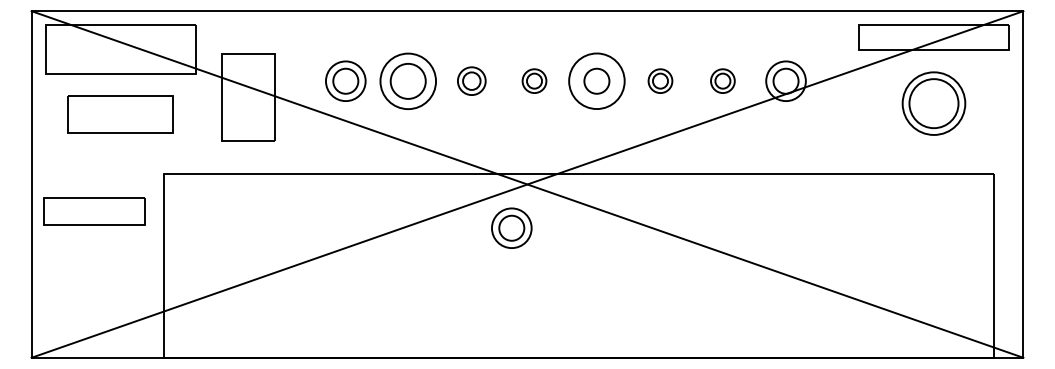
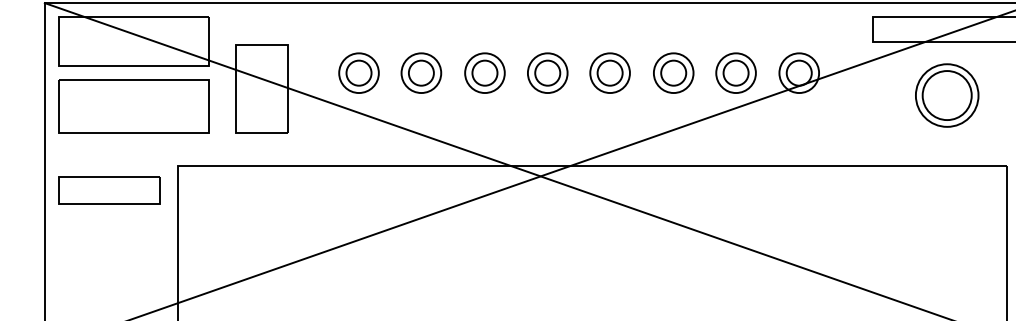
part: (407, 80) -> (420, 72), size x0.71
part: (471, 80) -> (484, 72), size x1.43
part: (534, 80) -> (547, 72), size x1.67
part: (660, 80) -> (673, 72), size x1.67
part: (722, 80) -> (735, 72), size x1.67
circle: (596, 81) -> (609, 73), size x0.71
part: (120, 114) -> (133, 106), size x1.43
part: (94, 211) -> (109, 190), moved
part: (511, 227) -> (524, 219), removed

